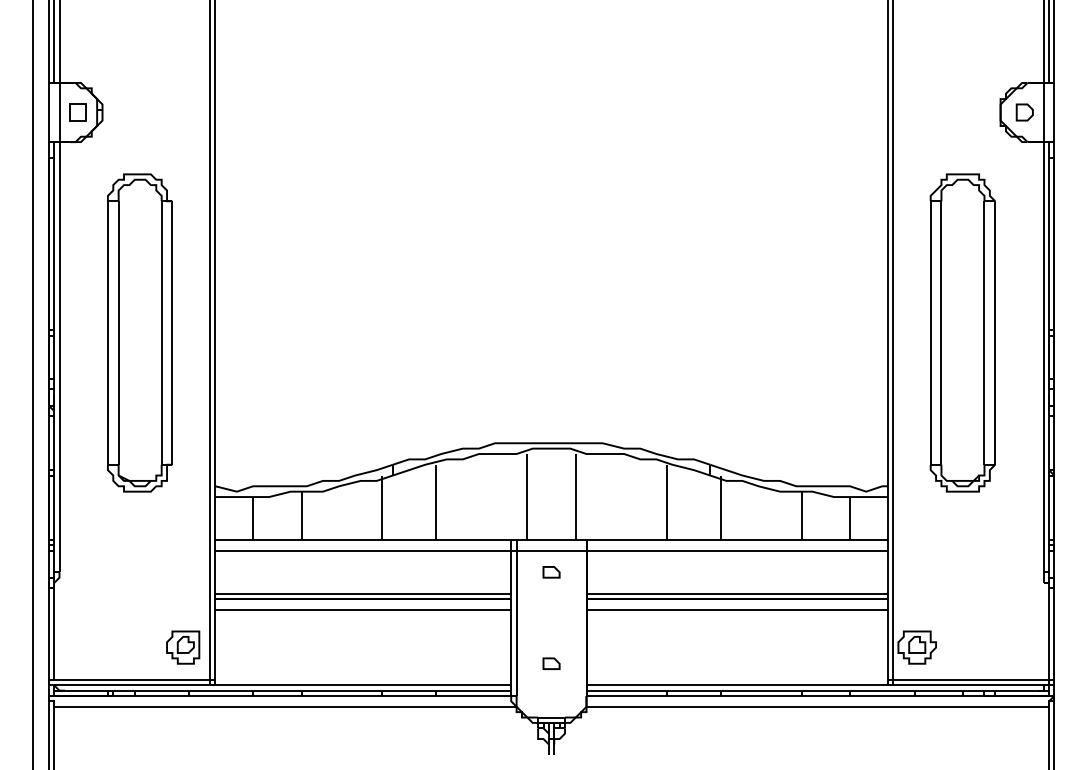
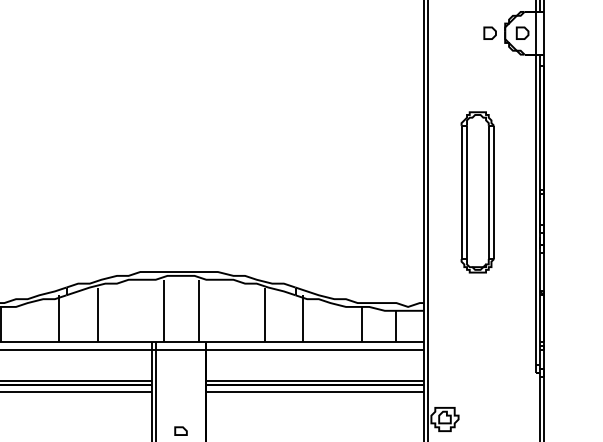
part: (979, 112) -> (489, 33), added
part: (962, 332) -> (477, 192), size x0.7
part: (551, 572) -> (180, 365), removed

